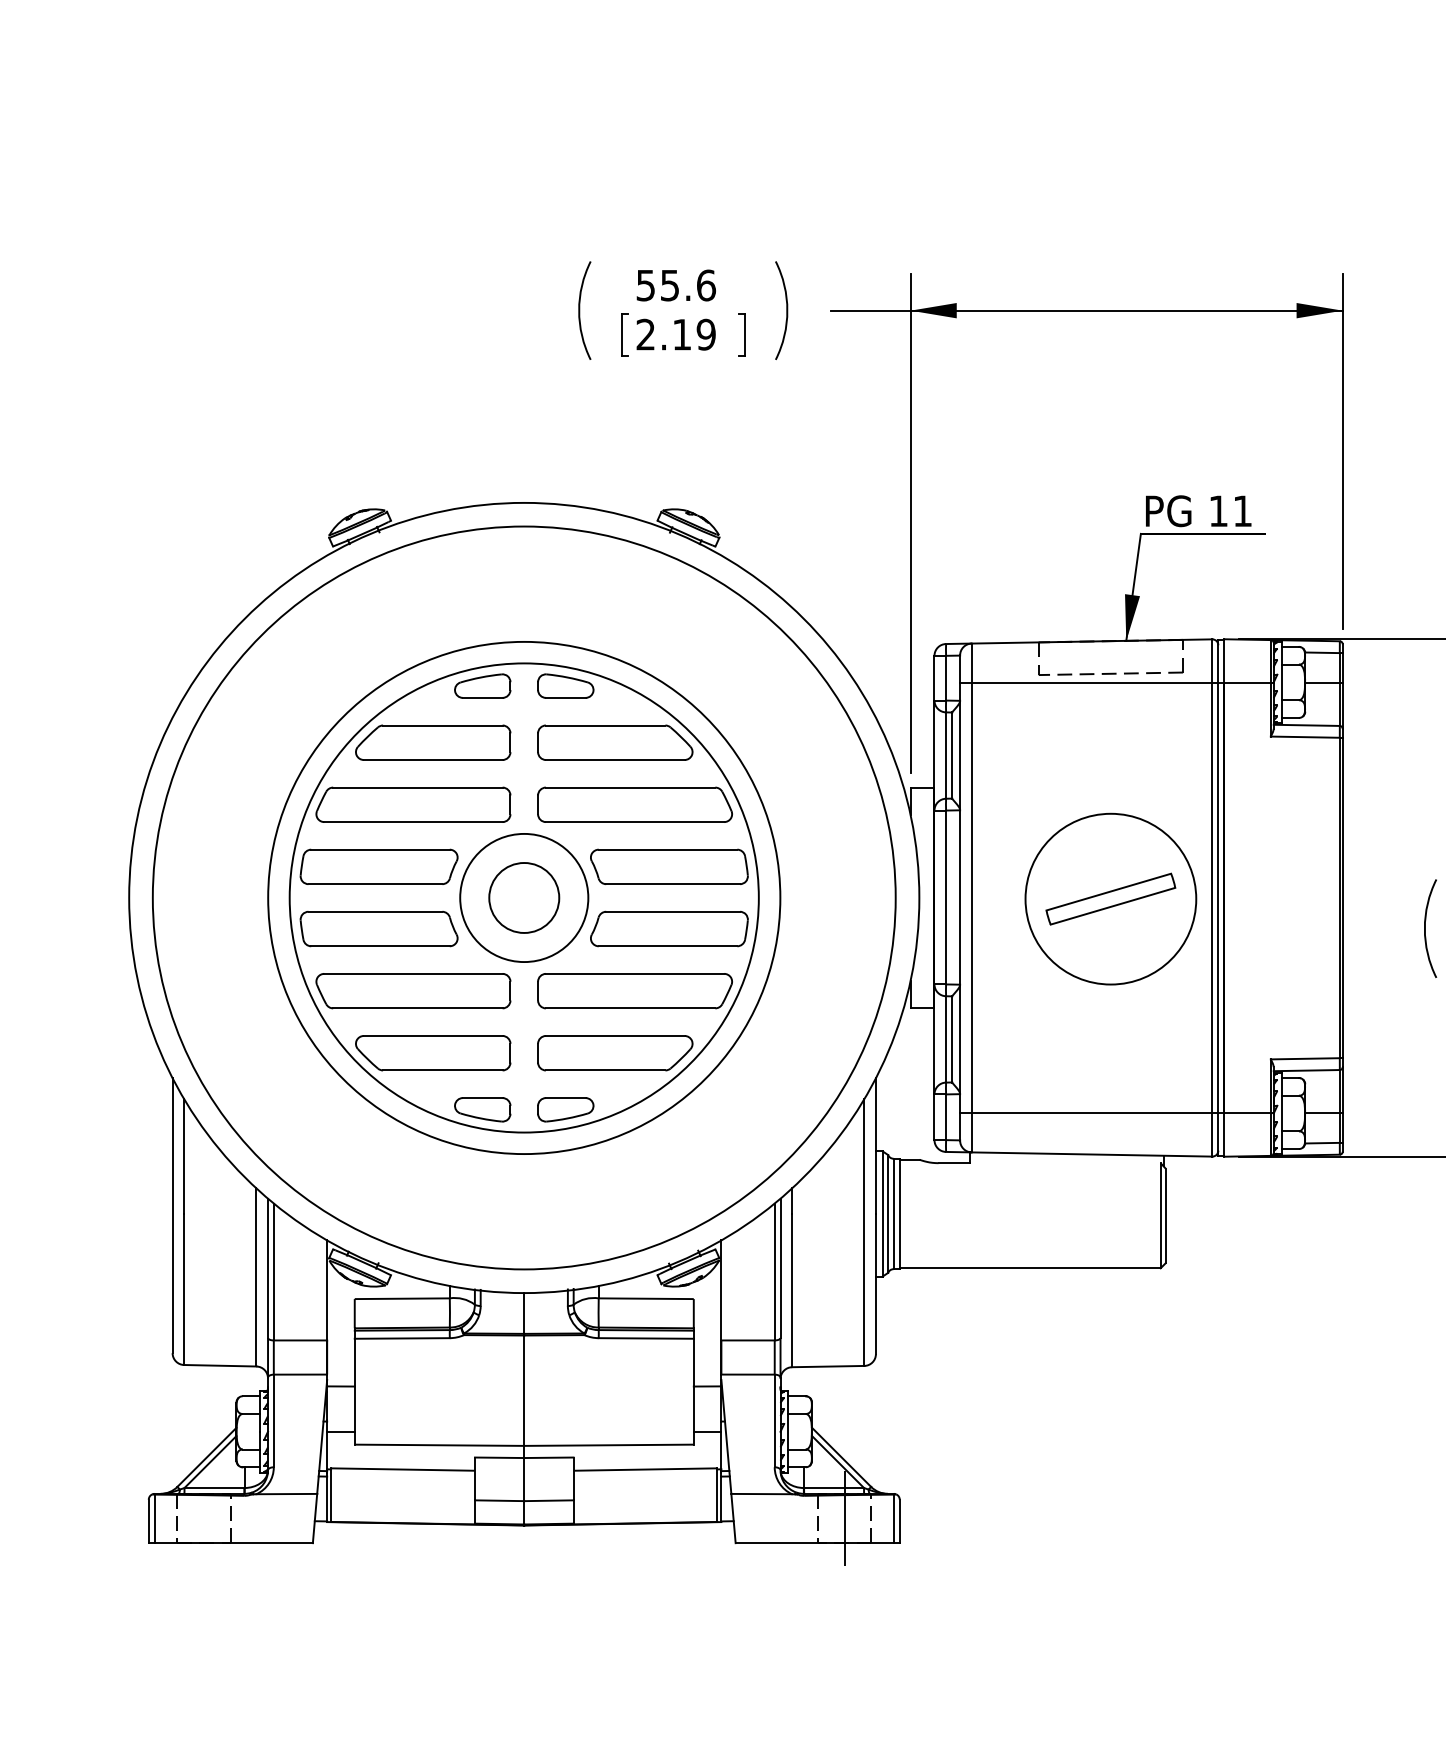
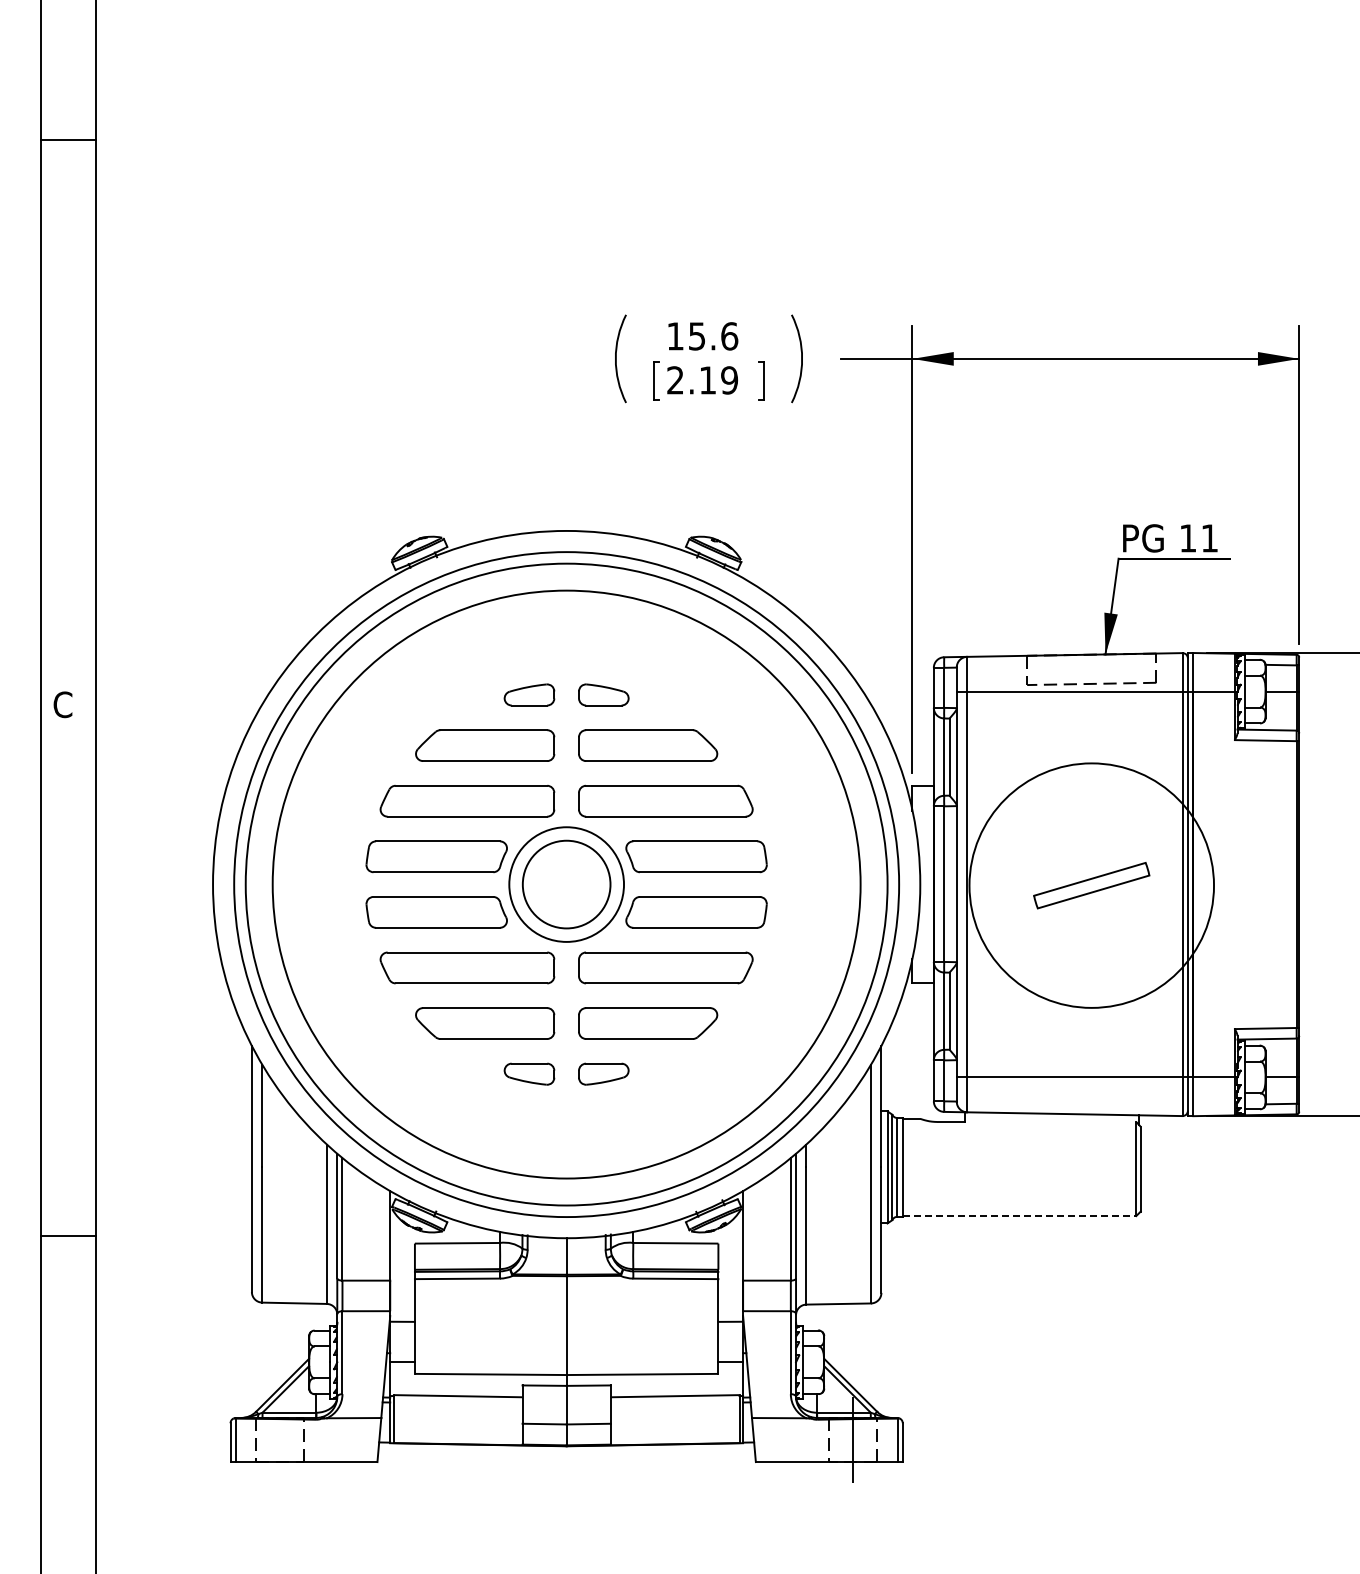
text: (645, 285) -> (675, 336), 55.6 -> 15.6
circle: (524, 897) -> (566, 884), size x1.4
circle: (524, 897) -> (566, 884), size x1.4
circle: (524, 897) -> (566, 884), size x1.4
circle: (1110, 899) -> (1091, 885), size x1.6
line: (1030, 1268) -> (1019, 1216), solid -> dashed

